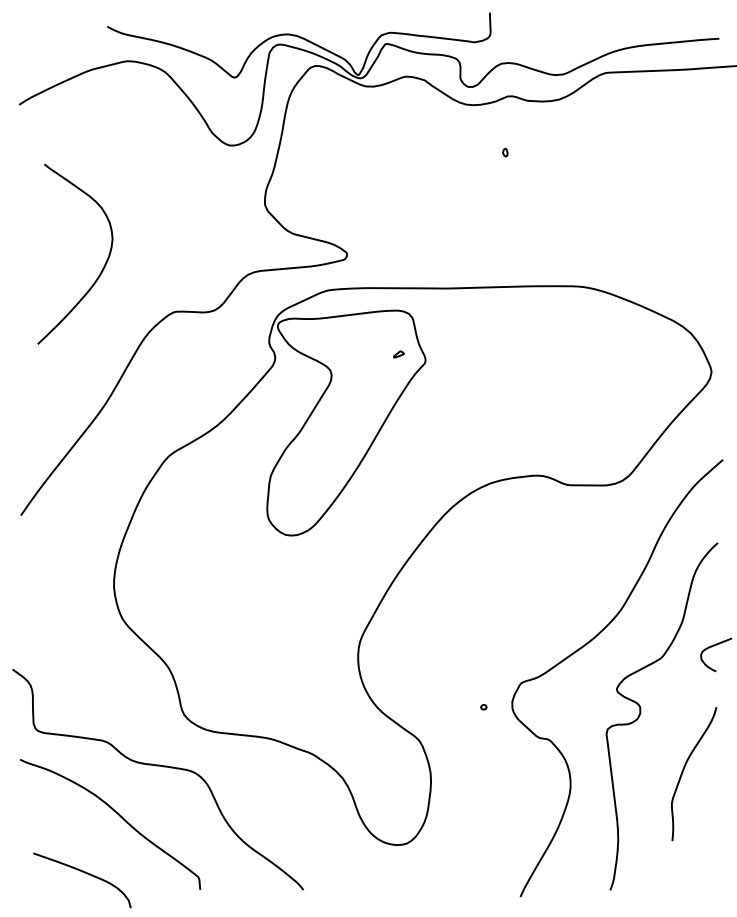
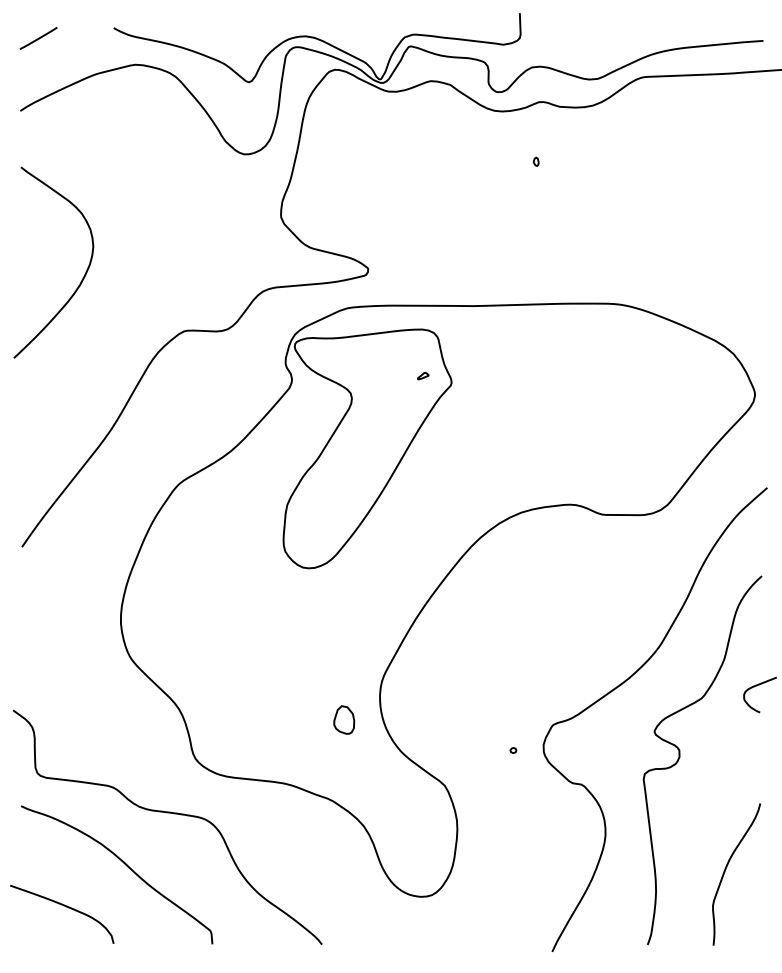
line: (36, 36) -> (38, 38), added
curve: (100, 271) -> (80, 281), moved
part: (324, 678) -> (344, 719), added
curve: (684, 769) -> (726, 869), moved
curve: (83, 873) -> (63, 906), moved

